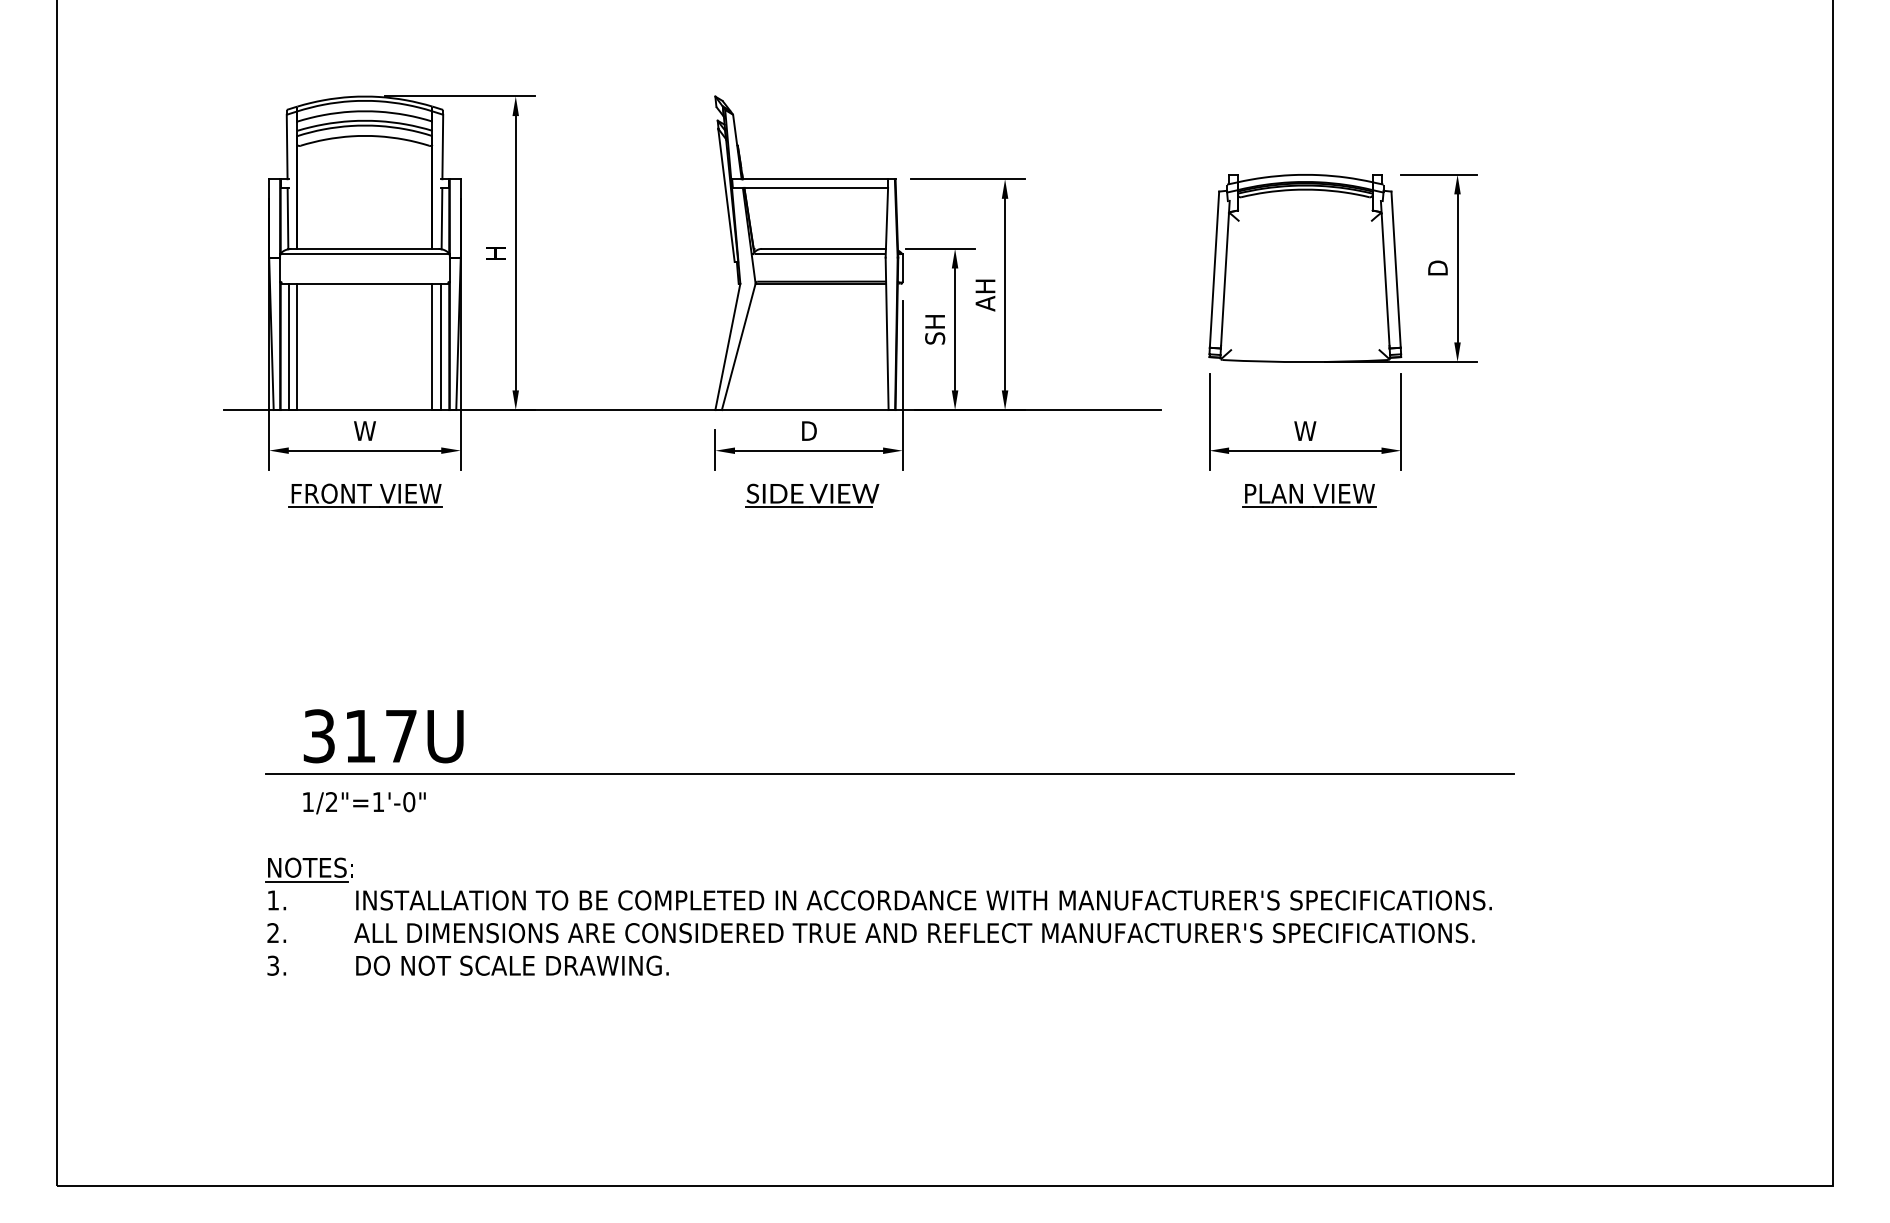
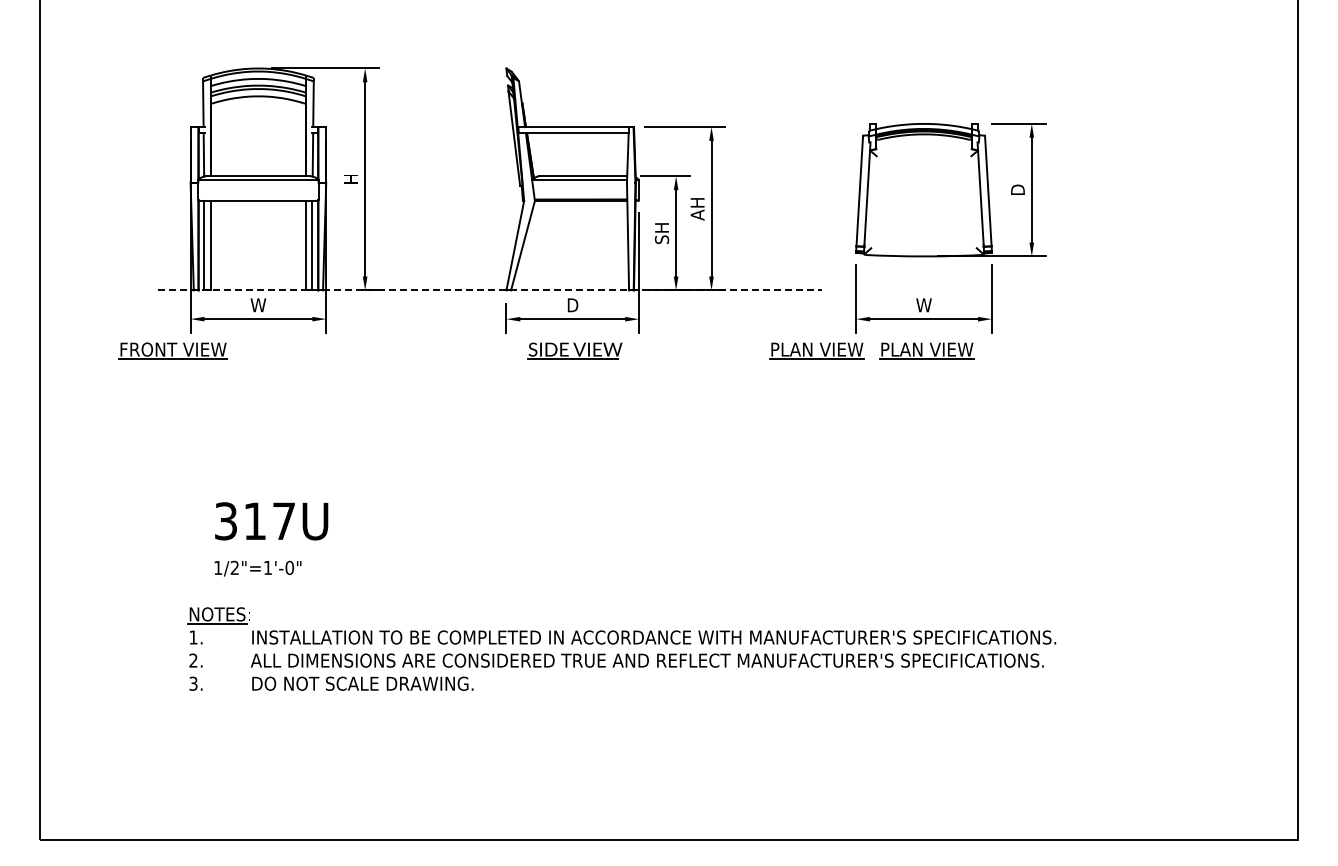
line: (692, 410) -> (490, 290), solid -> dashed
part: (365, 494) -> (172, 350), moved
part: (1153, 494) -> (816, 350), added
line: (890, 774) -> (630, 548), removed

